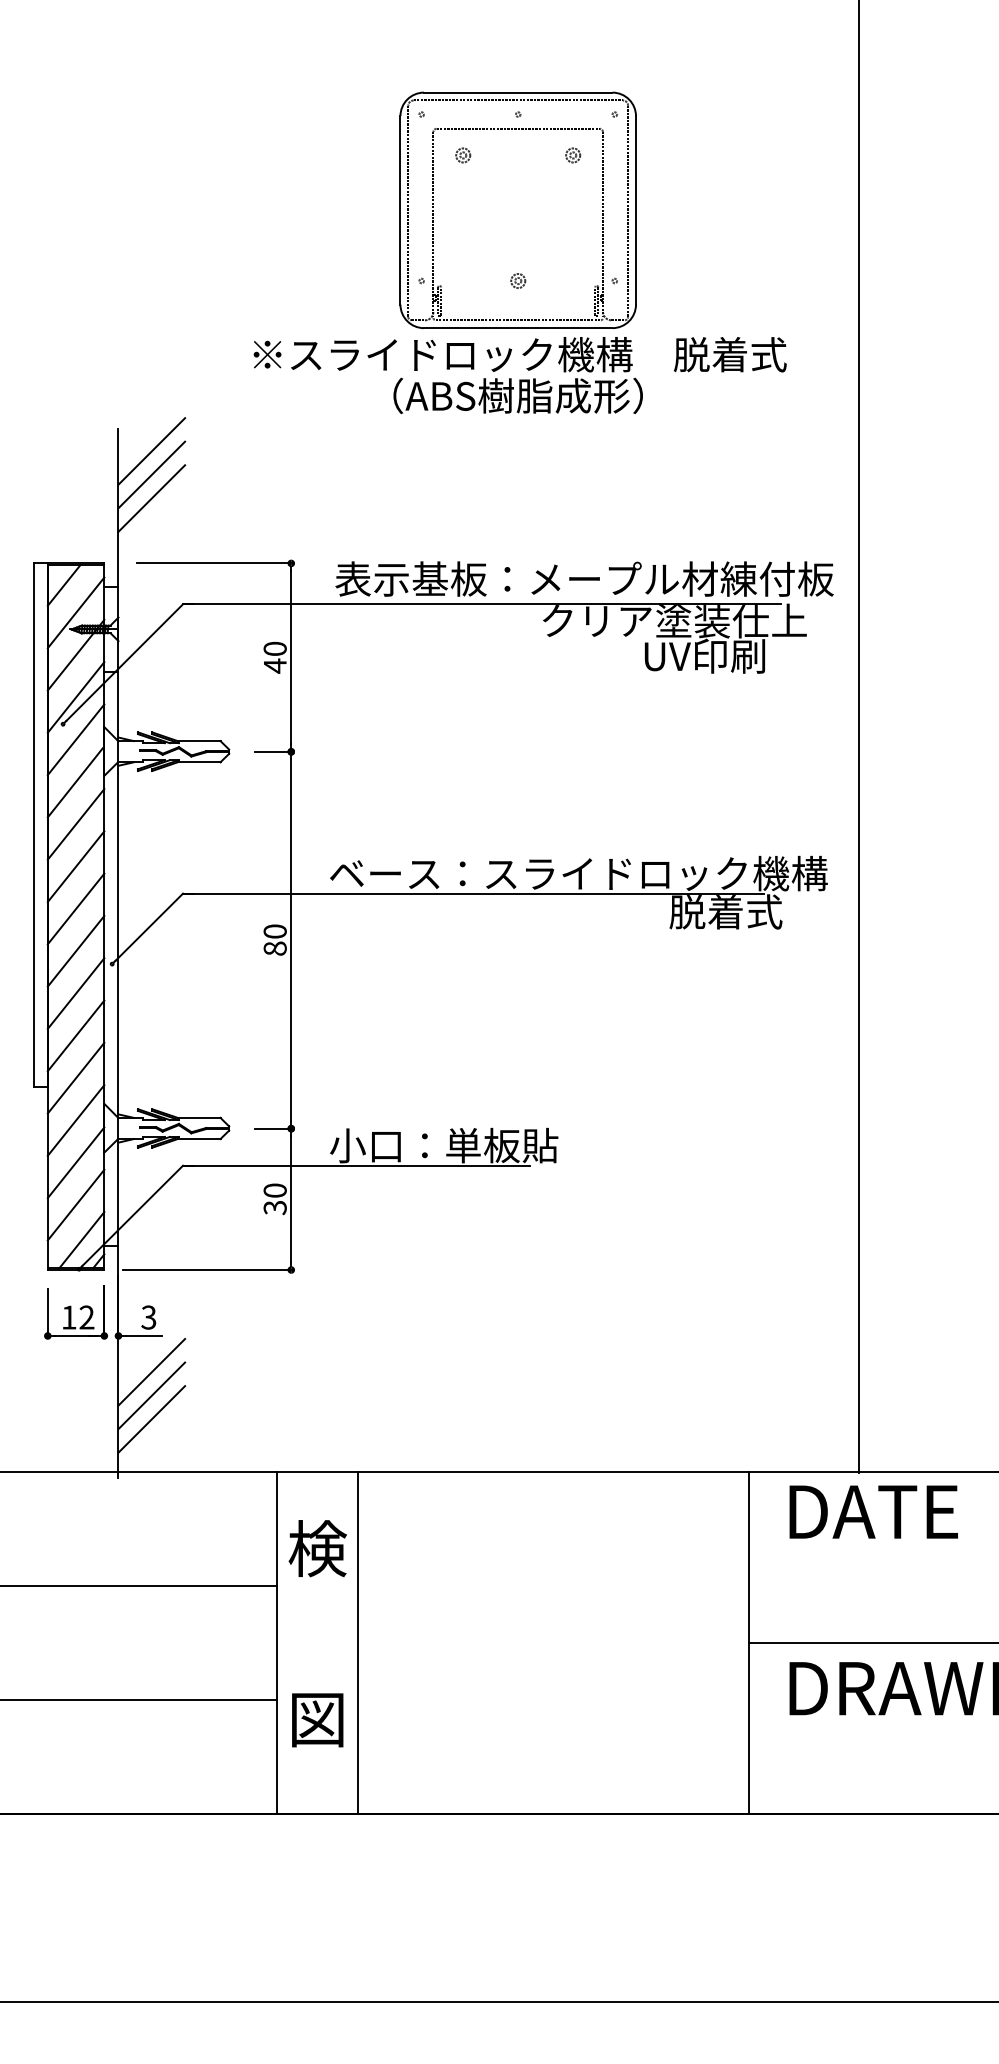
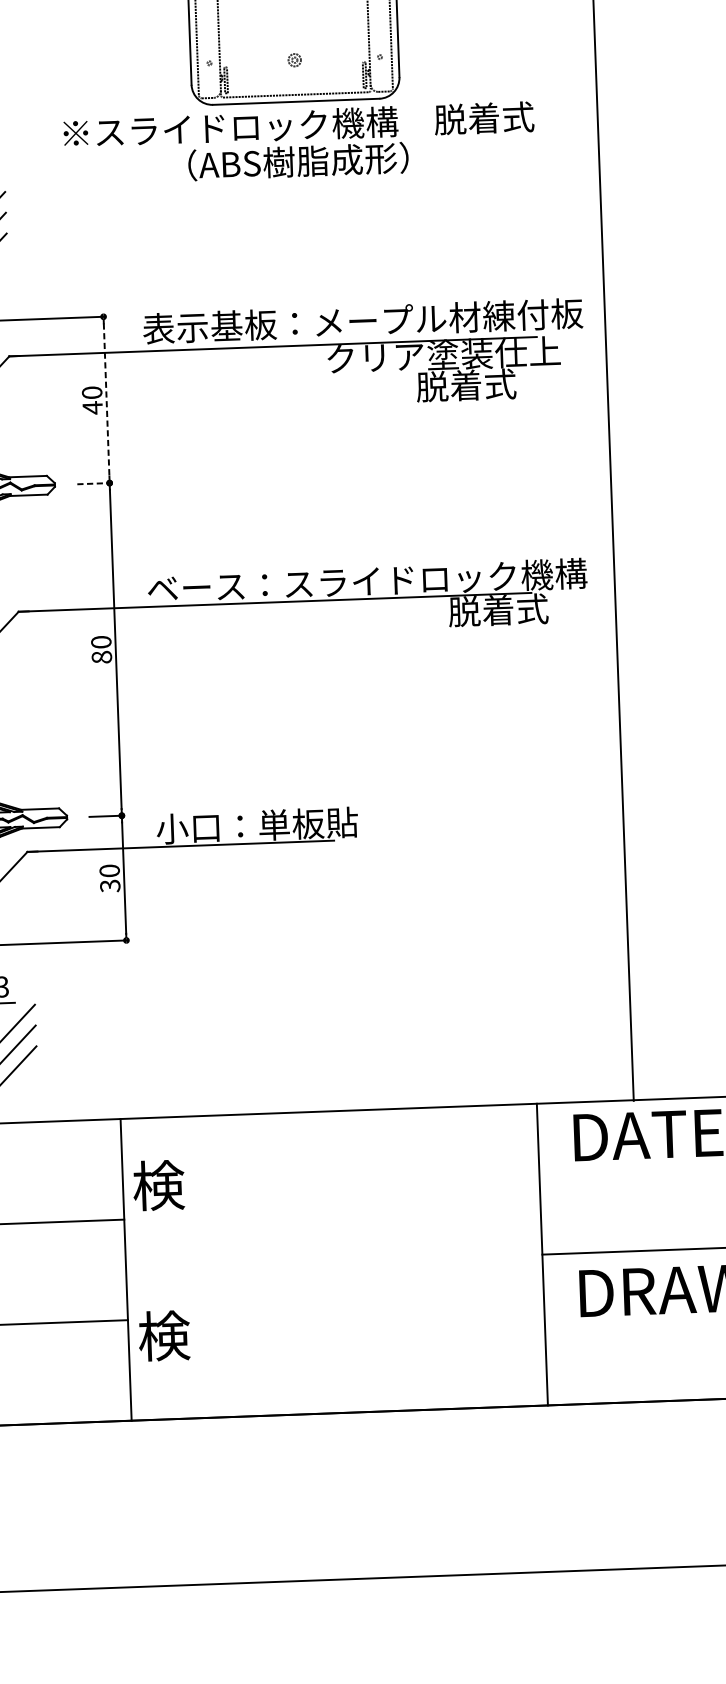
text: (703, 655) -> (470, 384), UV印刷 -> 脱着式
line: (291, 657) -> (106, 399), solid -> dashed
line: (273, 751) -> (93, 483), solid -> dashed
line: (358, 1642) -> (197, 1267), removed
text: (317, 1718) -> (164, 1335), 図 -> 検

